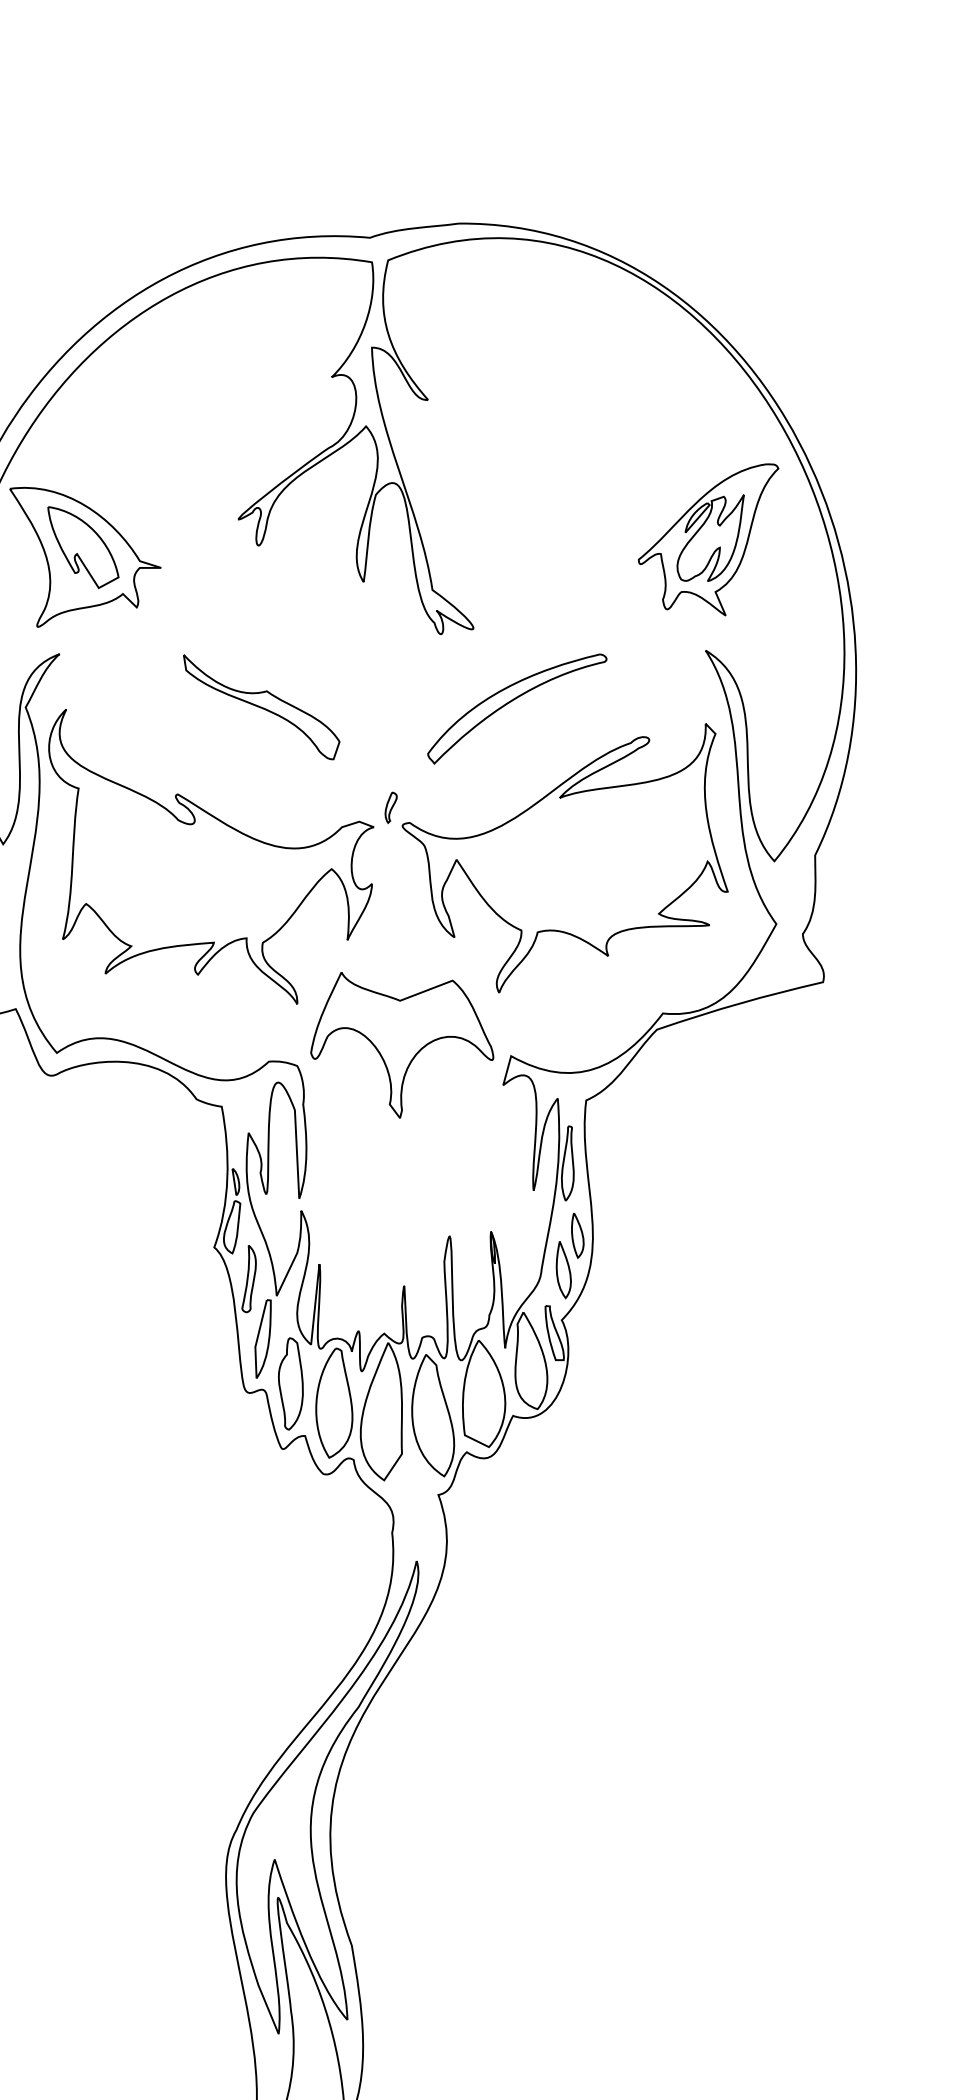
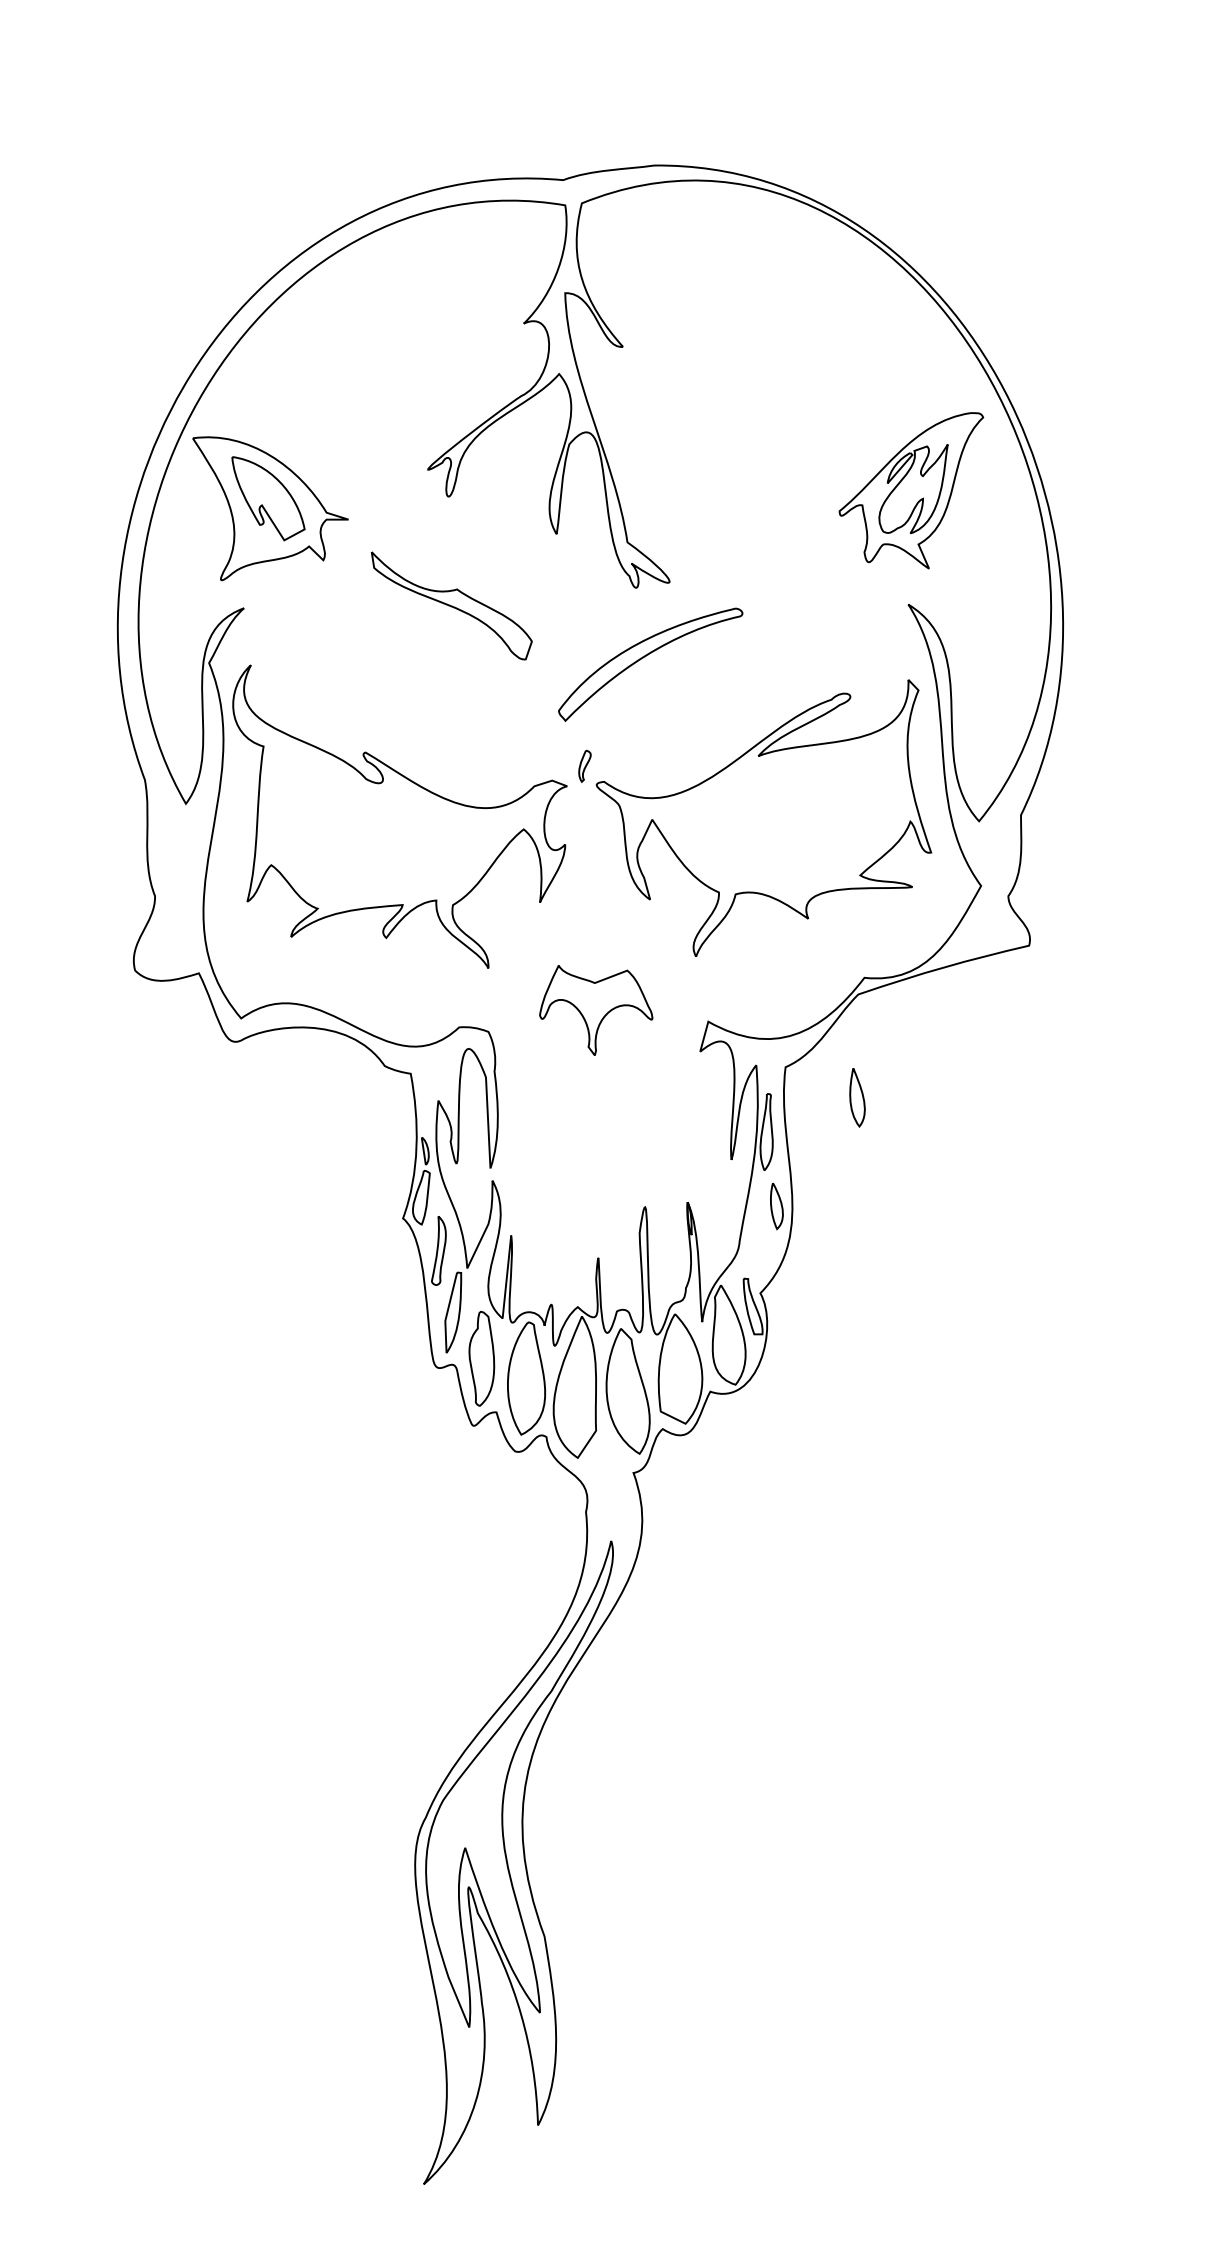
part: (512, 701) -> (645, 657), moved
part: (261, 706) -> (451, 605), moved
part: (401, 1045) -> (595, 1010), size x0.6
part: (563, 1269) -> (857, 1097), moved

